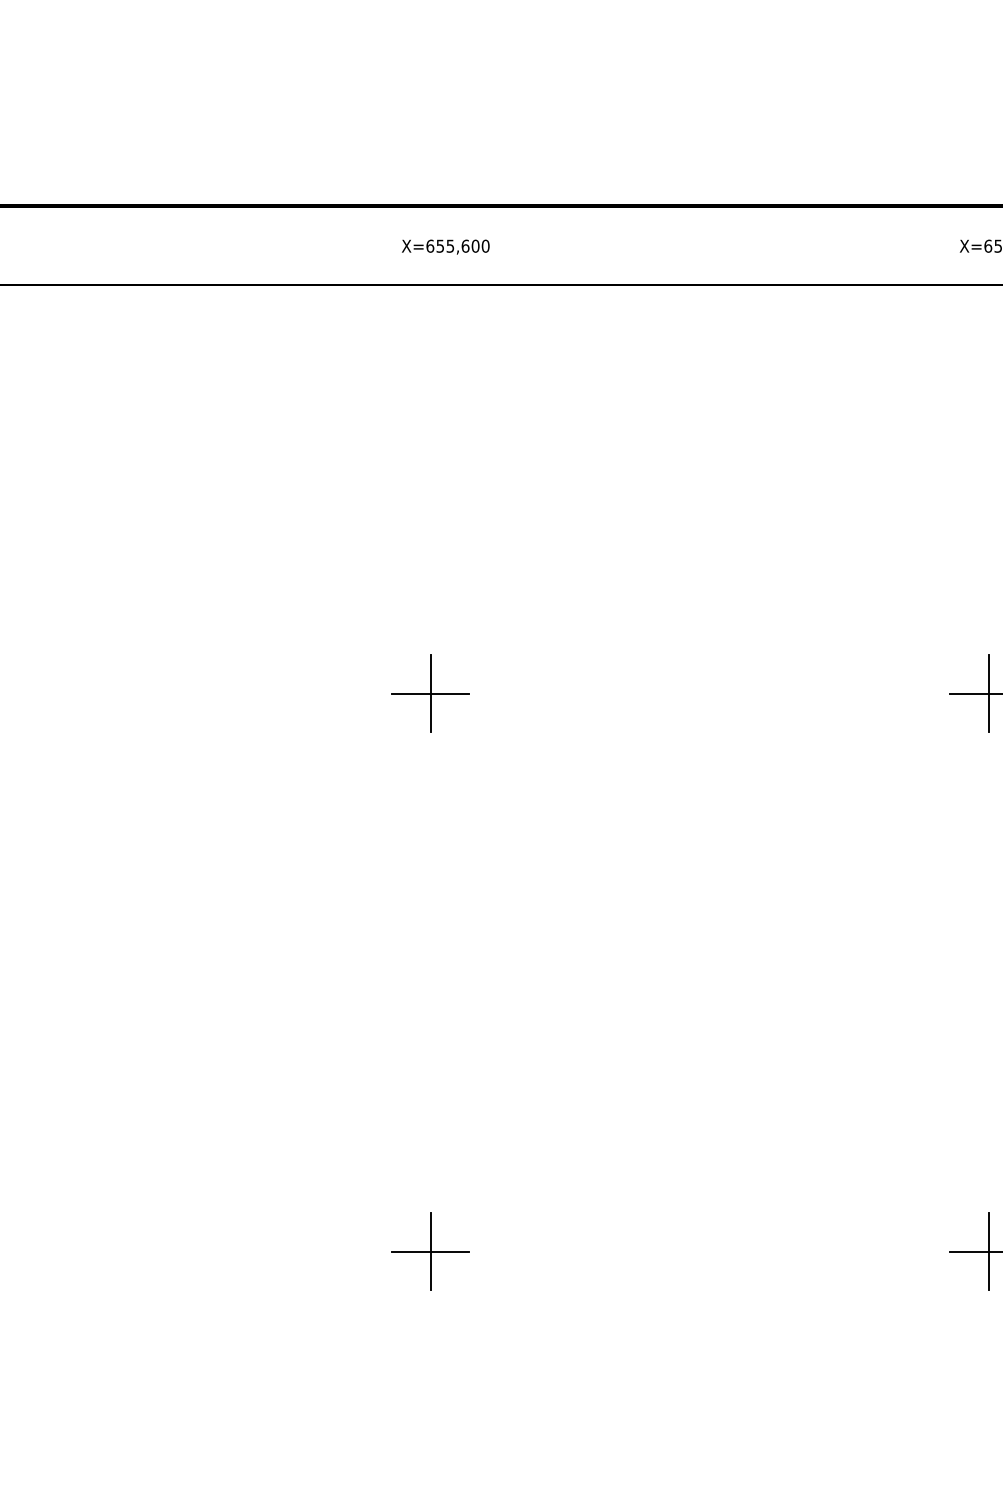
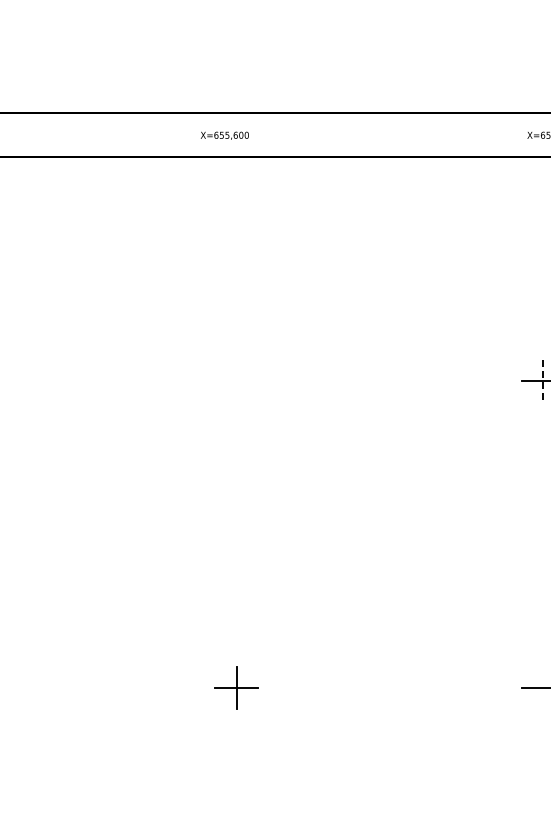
text: (445, 246) -> (224, 135), moved
part: (430, 692) -> (236, 380), removed
line: (989, 694) -> (543, 381), solid -> dashed
line: (989, 1250) -> (543, 687), removed

